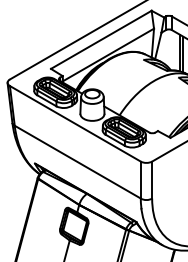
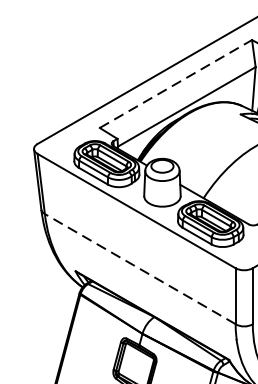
line: (101, 39) -> (176, 83), solid -> dashed
line: (77, 162) -> (139, 269), solid -> dashed

